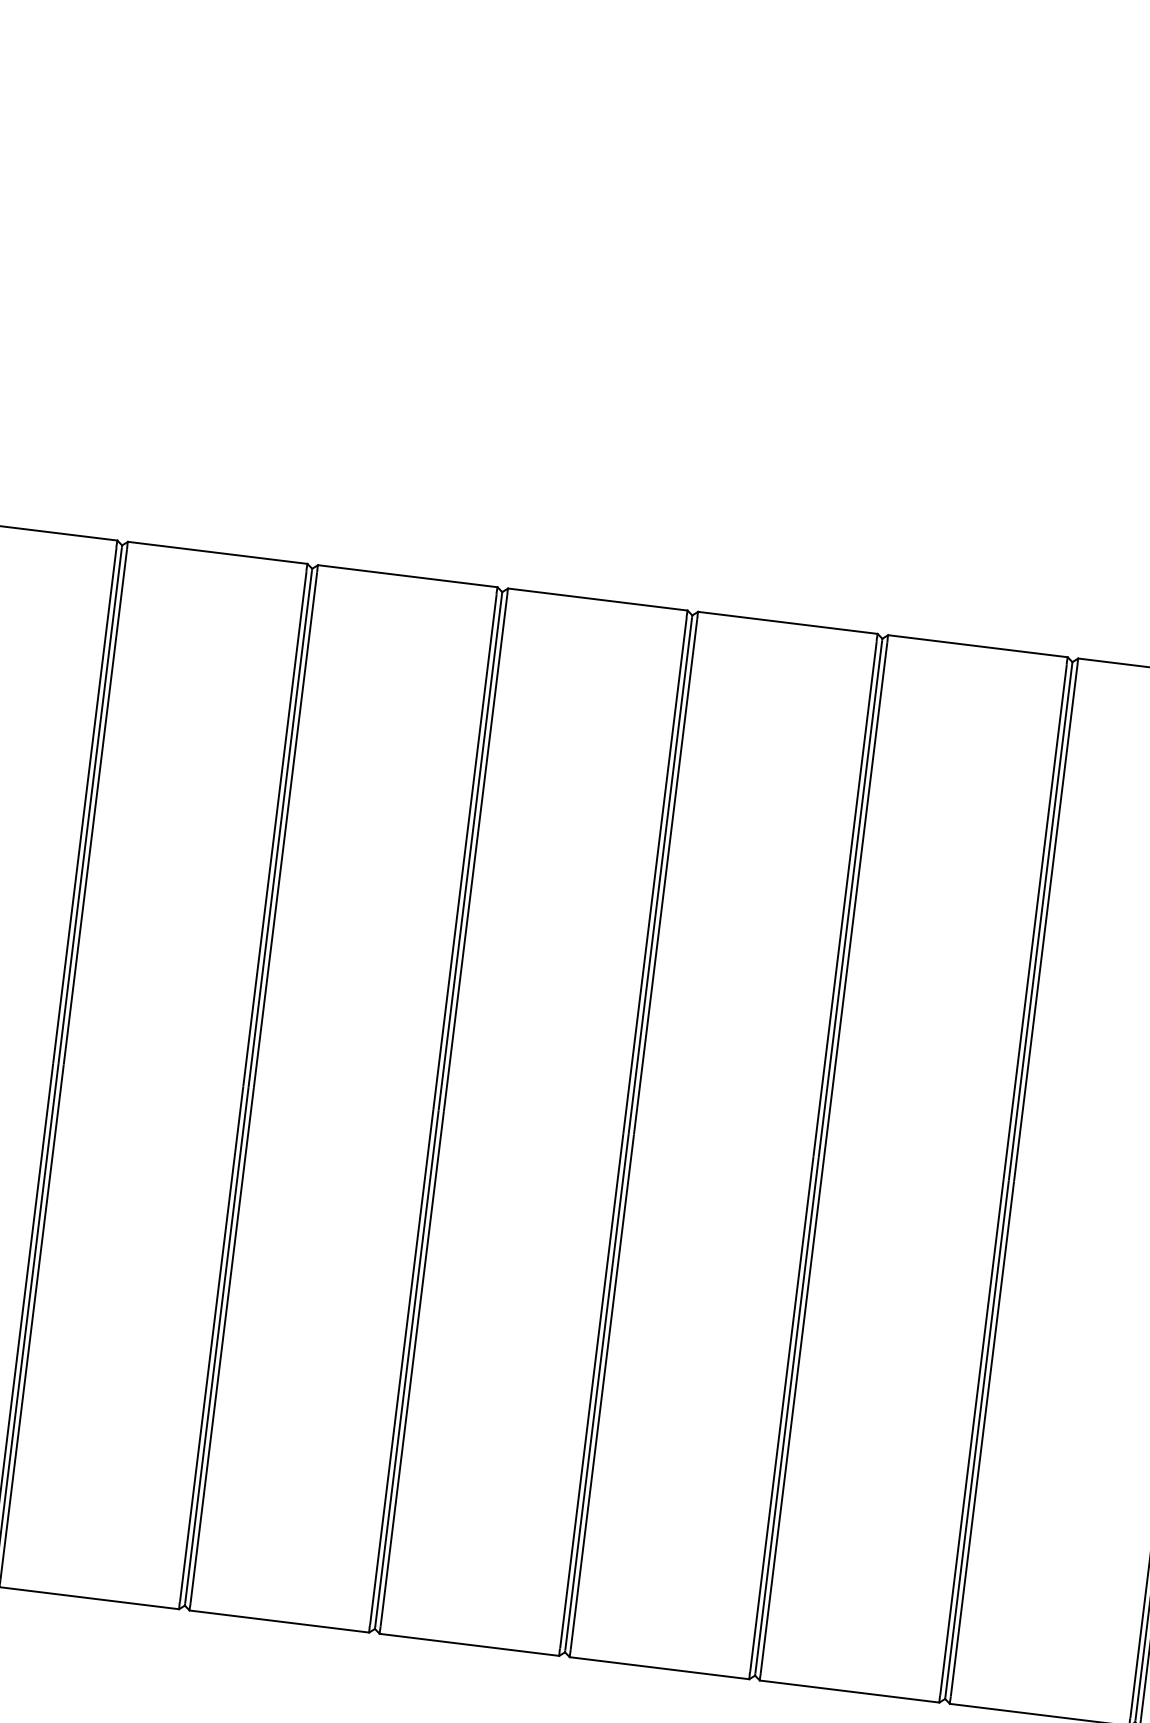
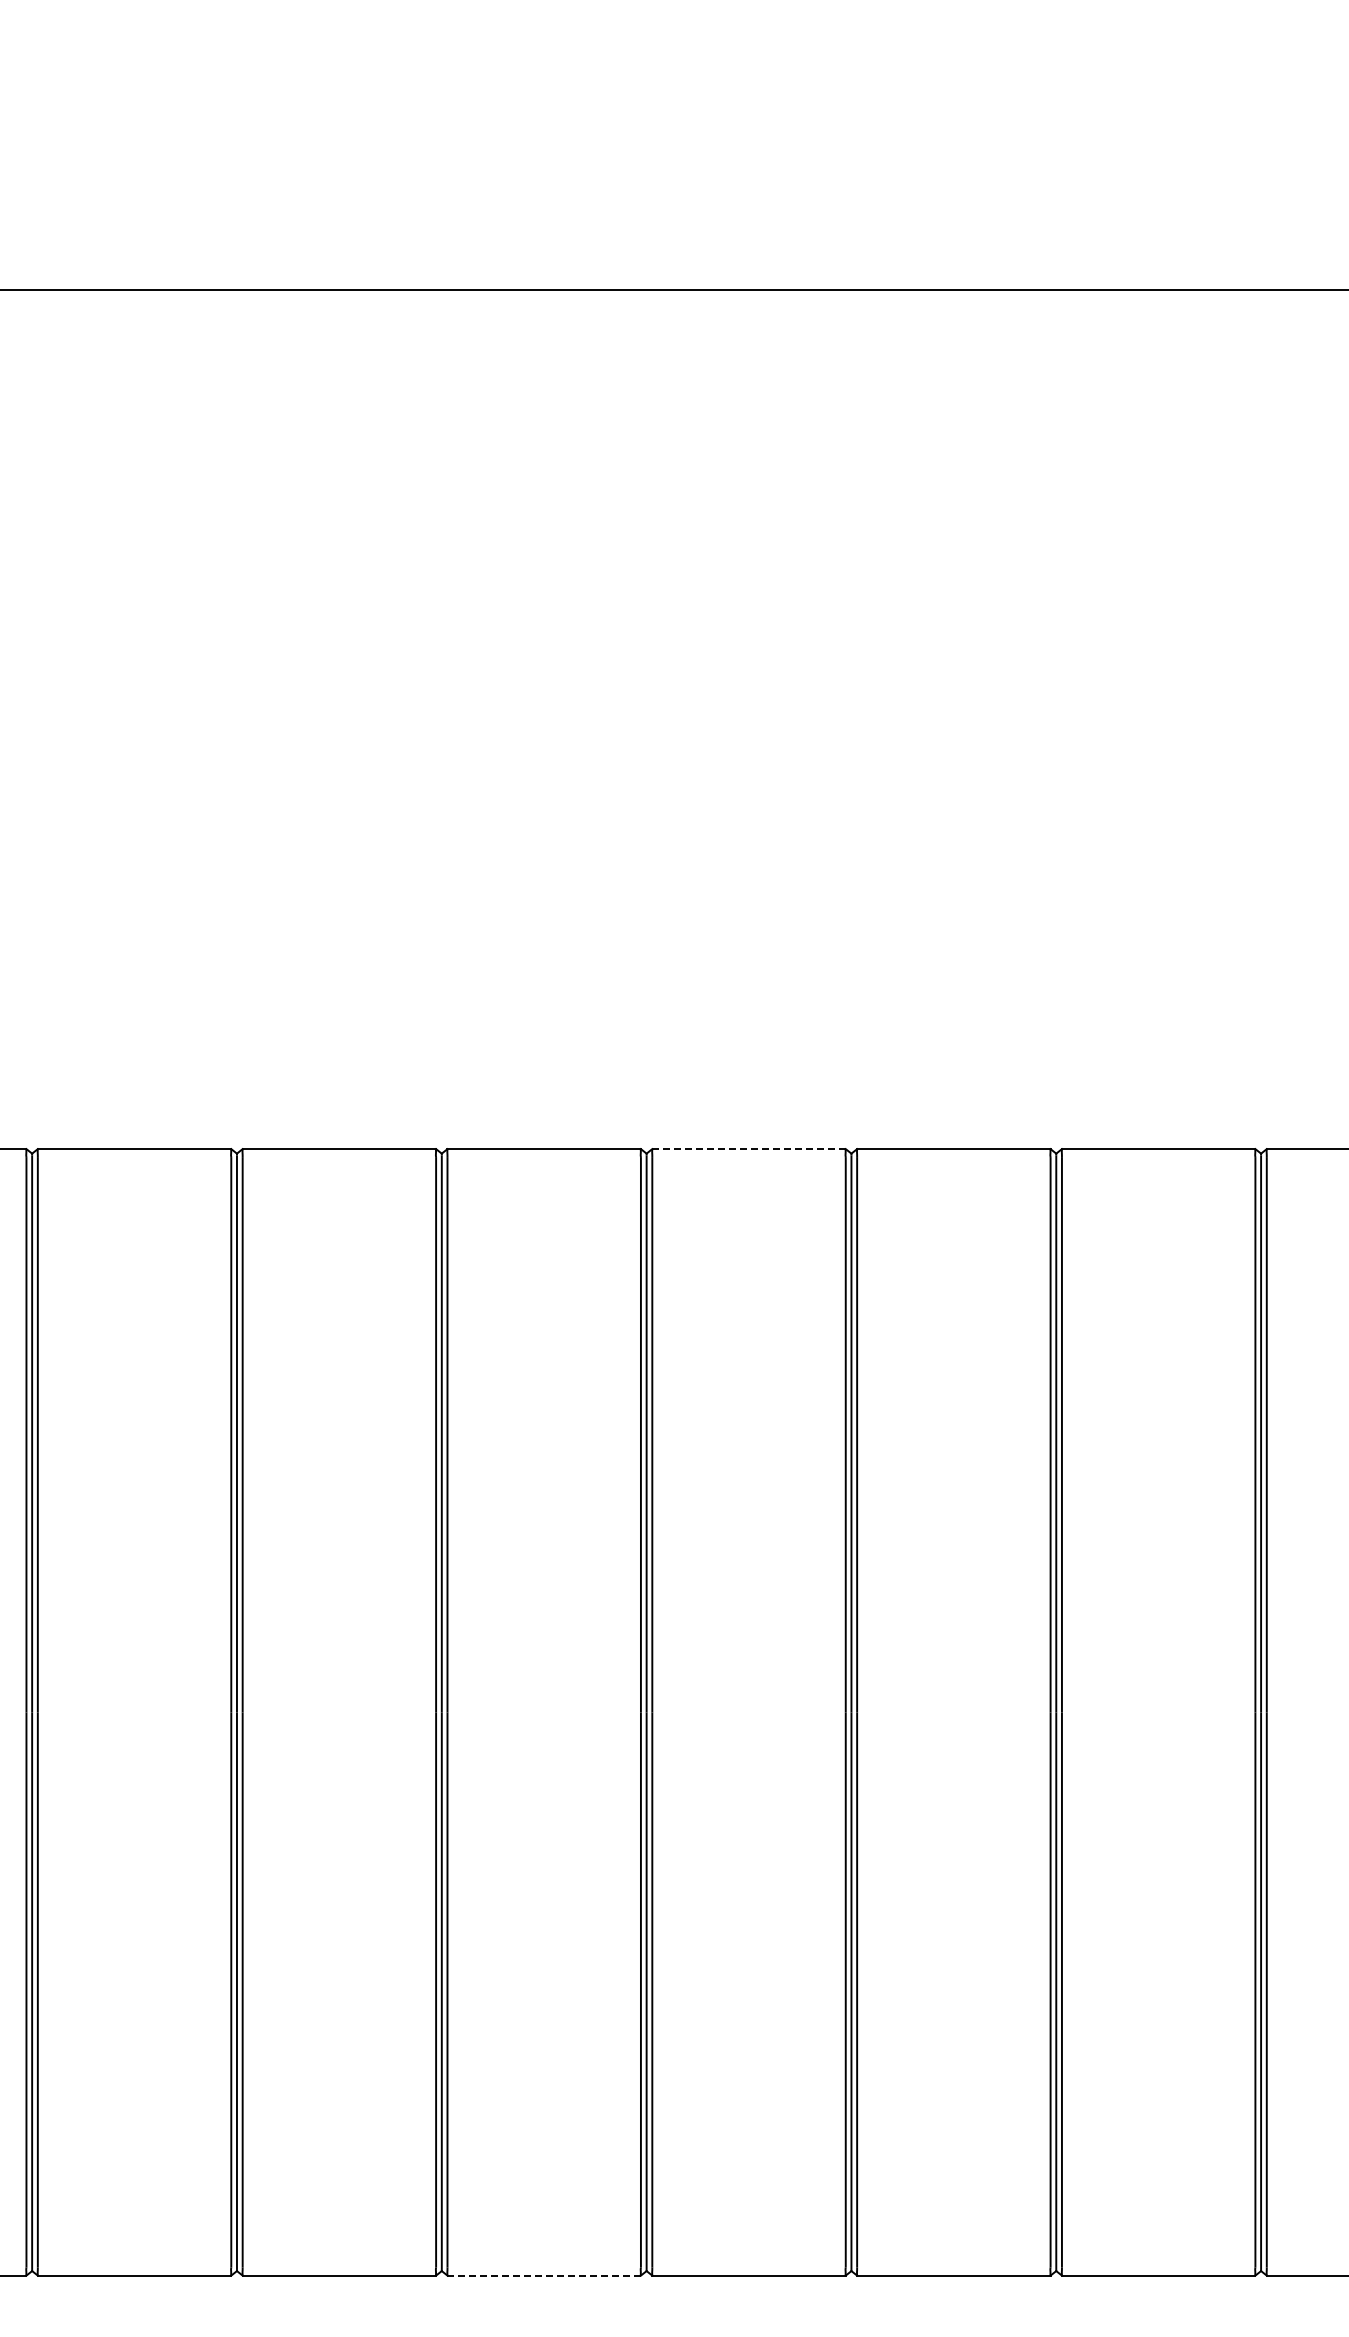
line: (788, 623) -> (749, 1149), solid -> dashed
line: (469, 1644) -> (544, 2275), solid -> dashed

